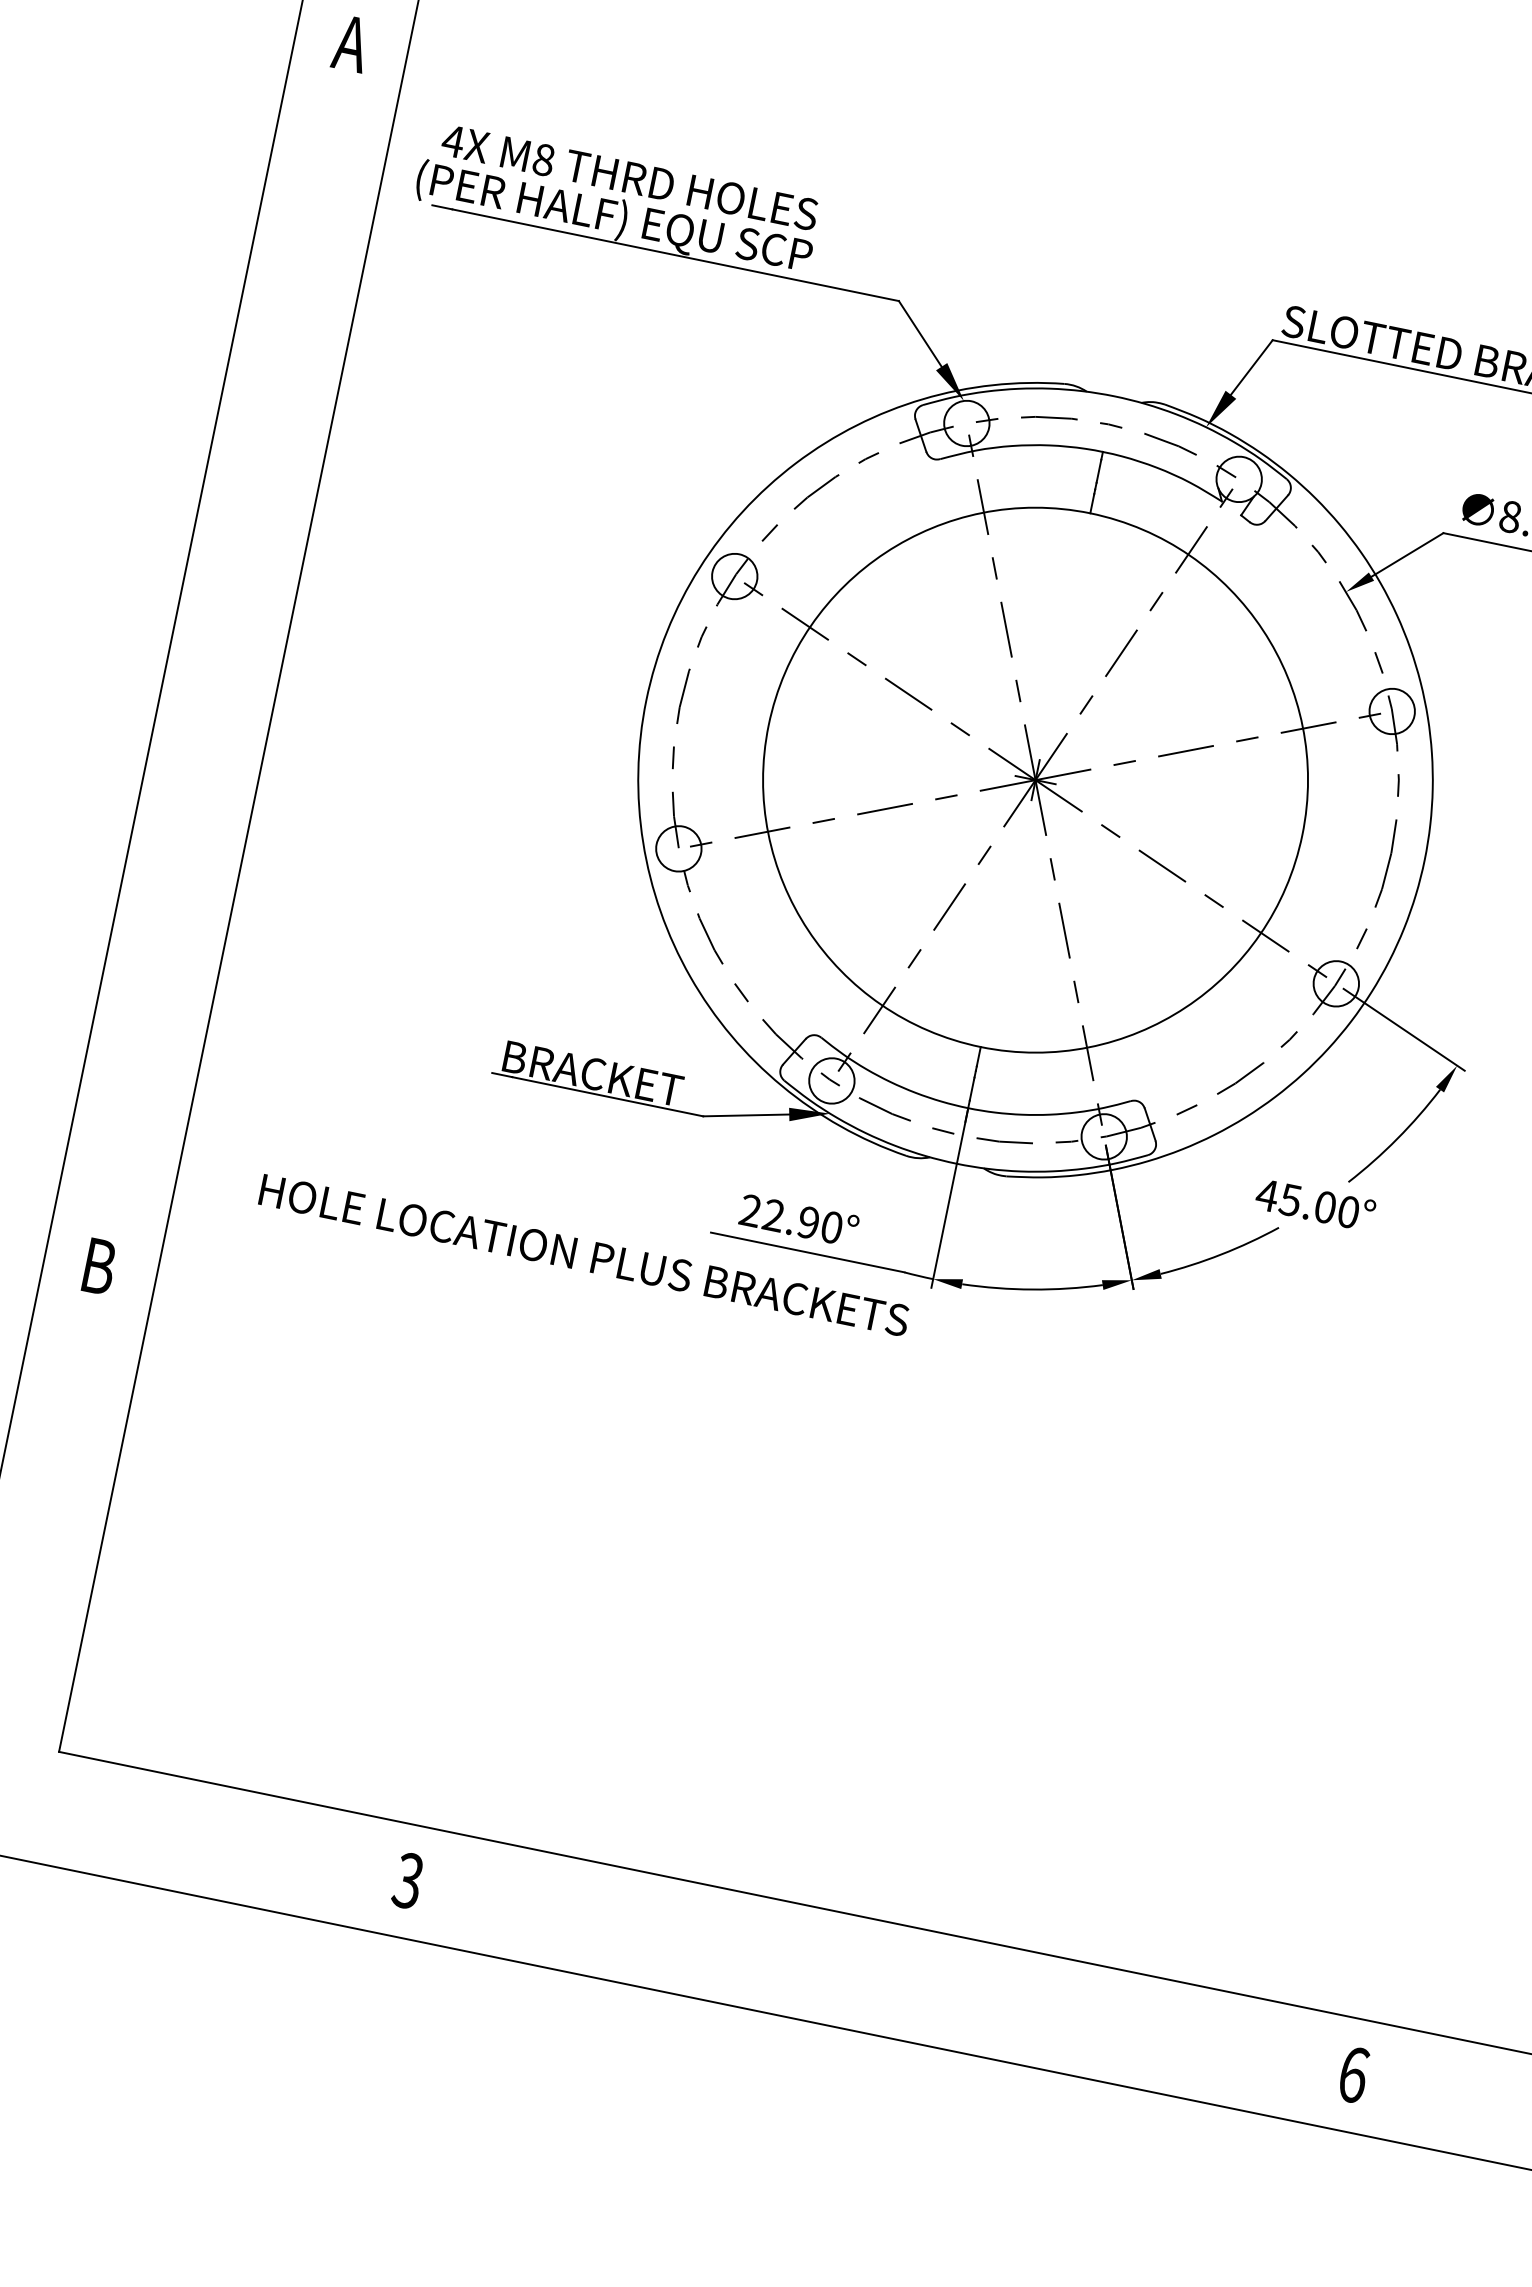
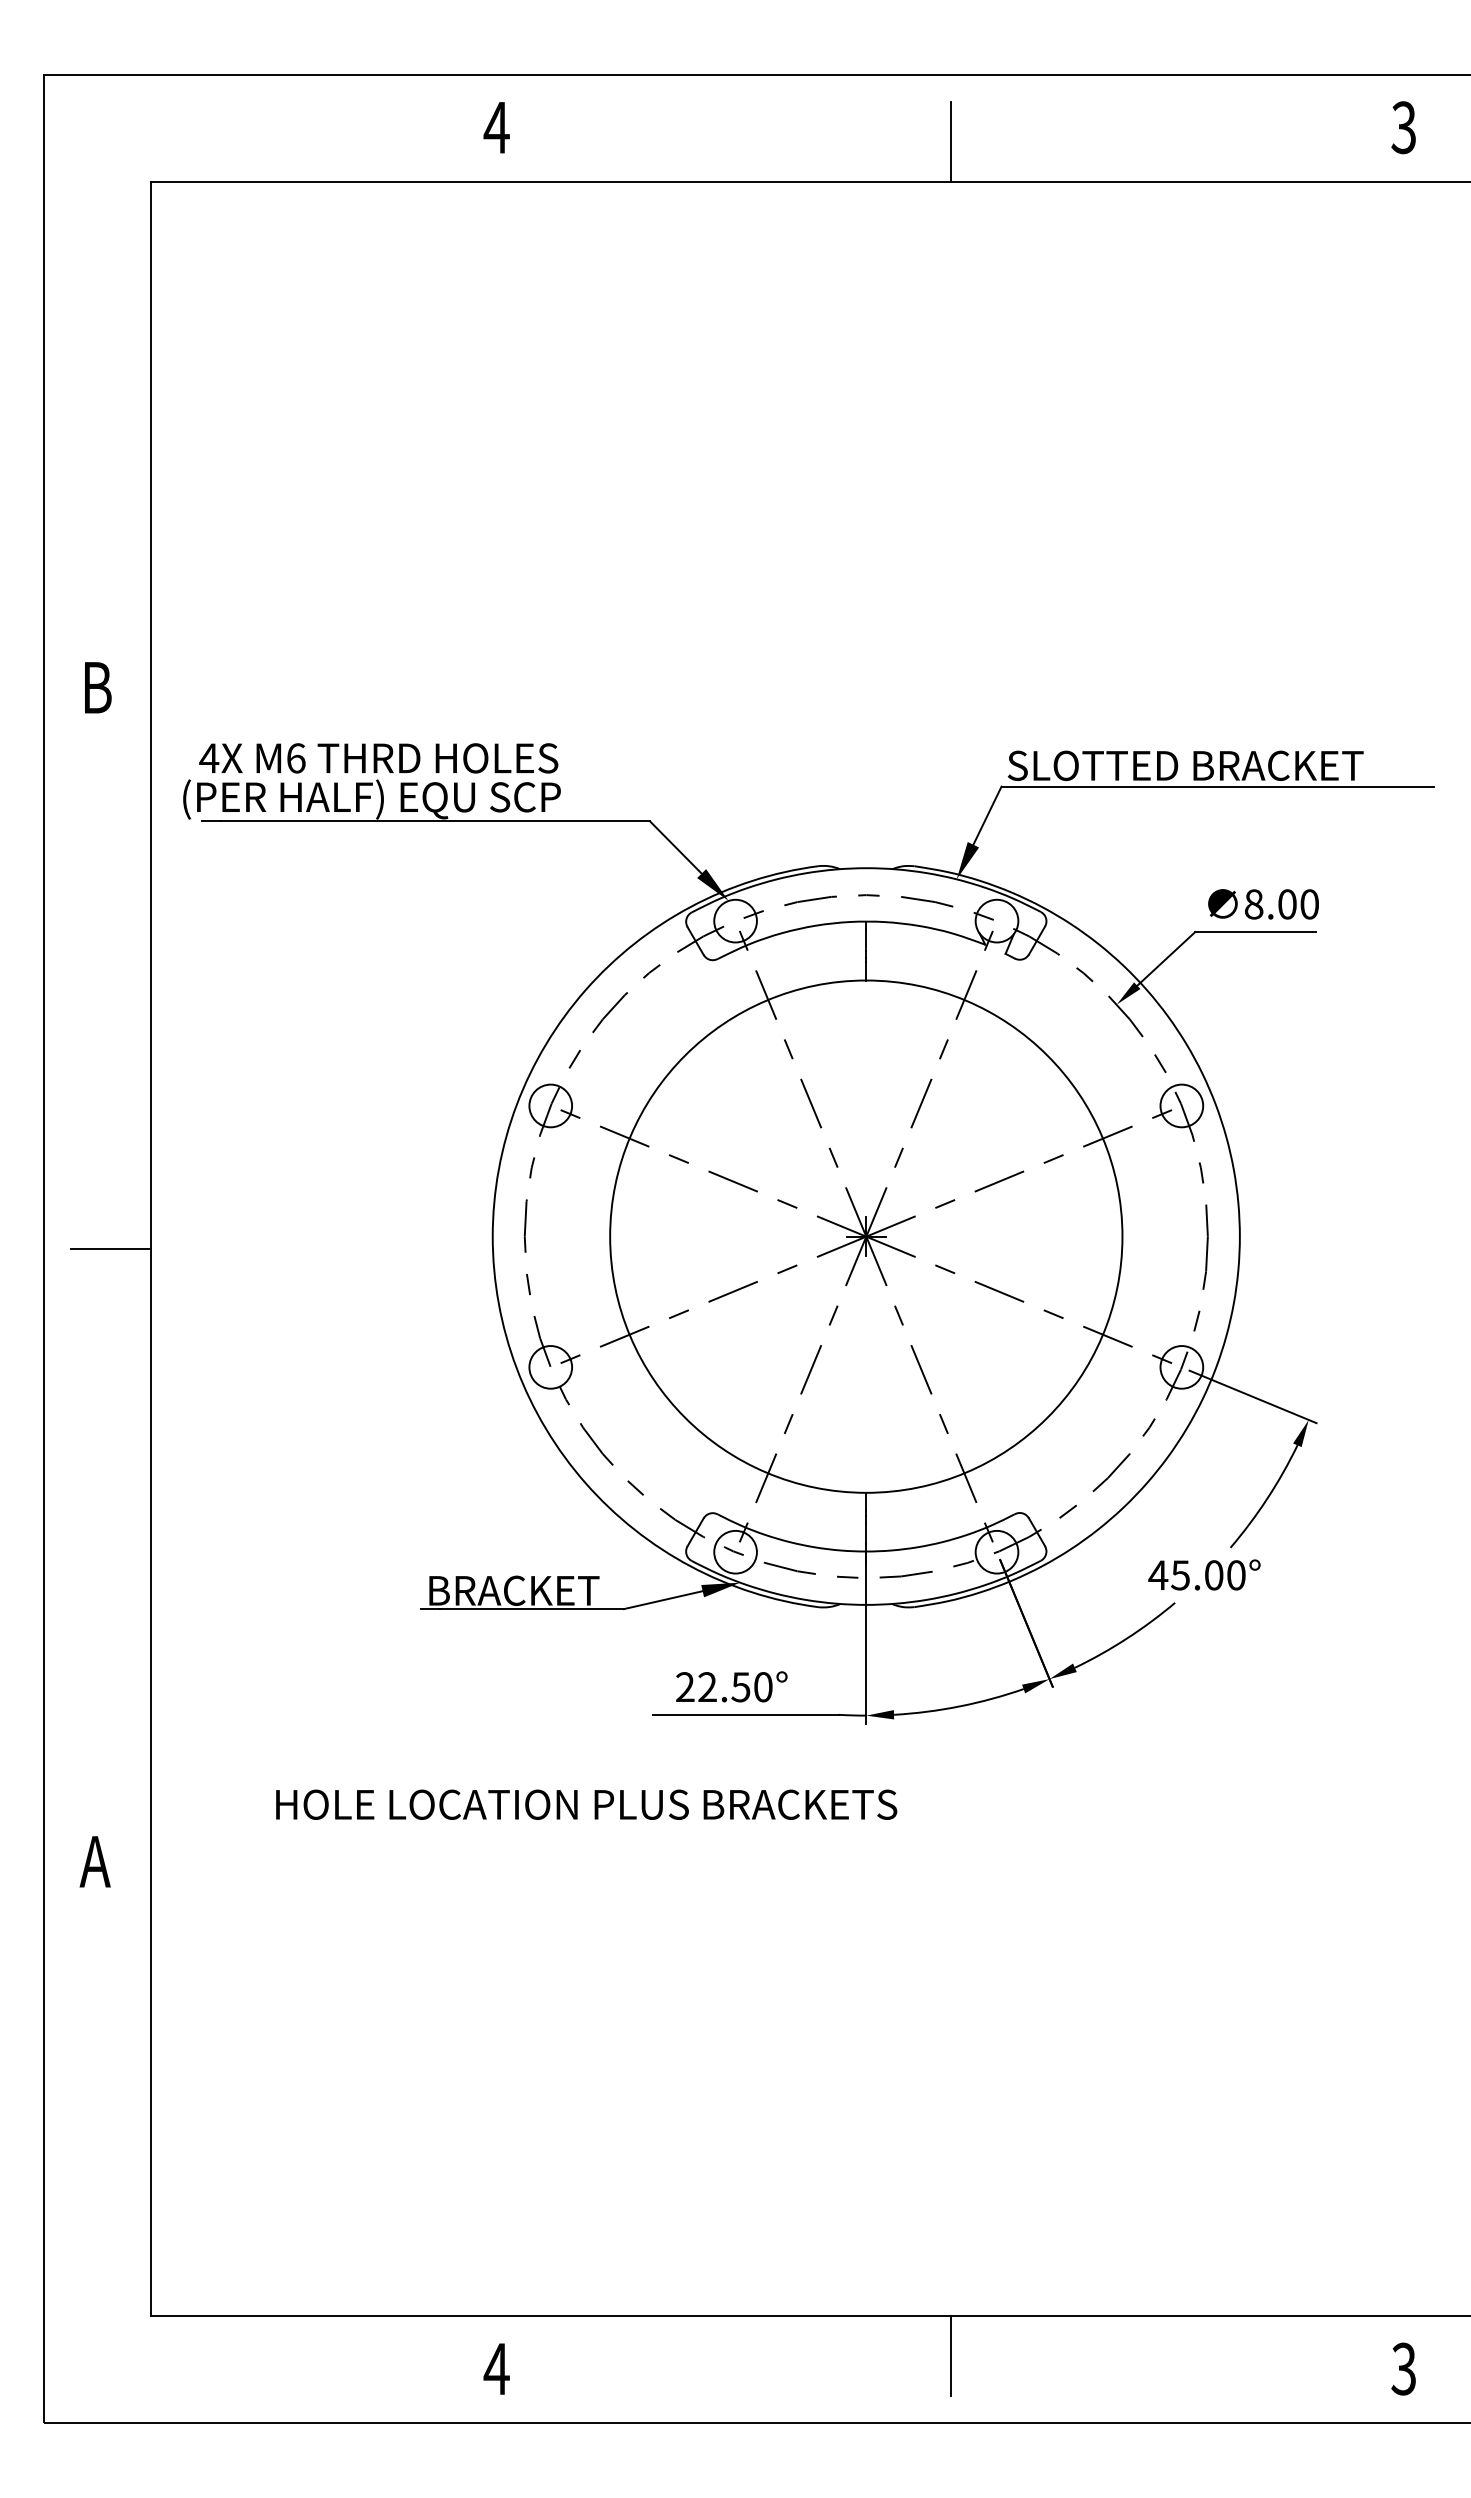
text: (351, 43) -> (96, 687), A -> B
text: (544, 160) -> (296, 758), M8 -> M6
line: (245, 631) -> (110, 1249), added
text: (808, 1222) -> (740, 1687), 22.90° -> 22.50°
text: (584, 1255) -> (586, 1804), moved
text: (97, 1266) -> (94, 1861), B -> A
text: (408, 1880) -> (496, 2368), 3 -> 4
line: (884, 1965) -> (951, 2356), added
text: (1353, 2074) -> (1403, 2368), 6 -> 3

